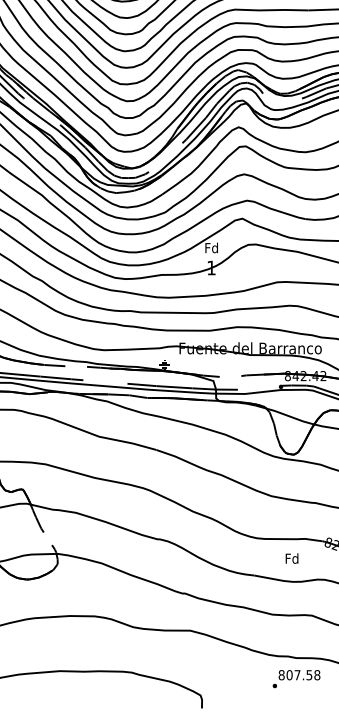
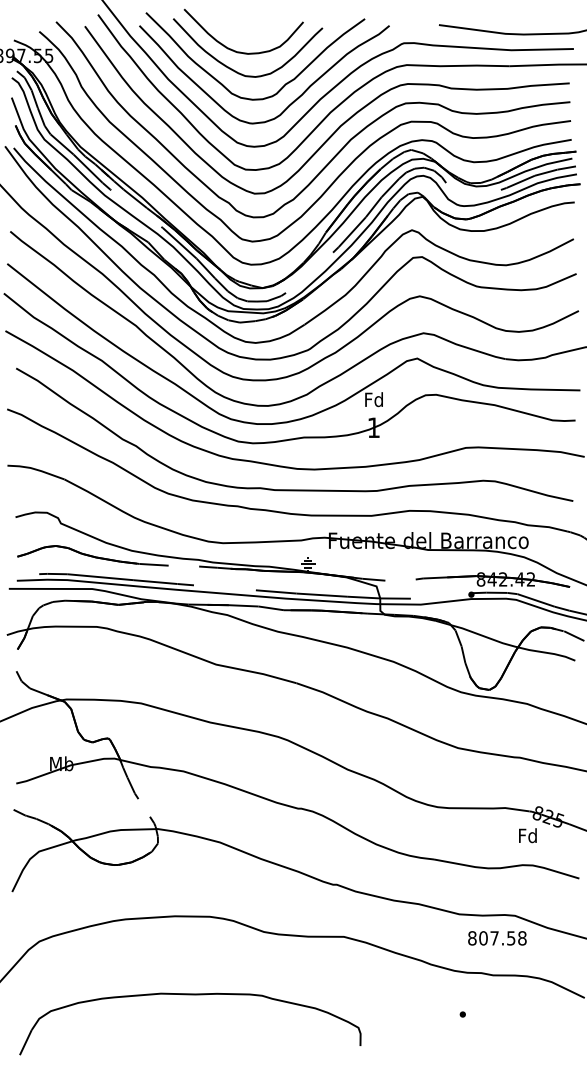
text: (291, 558) -> (527, 835), moved
text: (299, 675) -> (497, 938), moved

